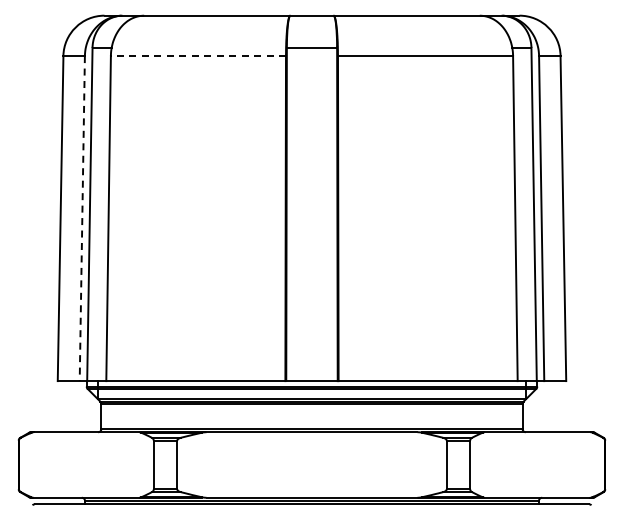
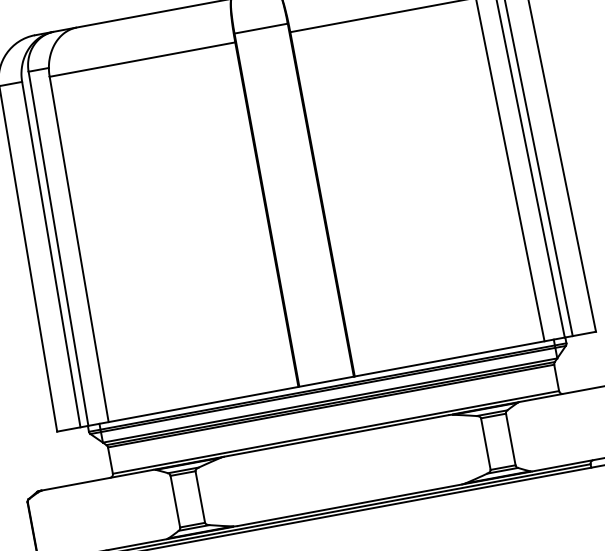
line: (198, 56) -> (142, 60), dashed -> solid
line: (82, 218) -> (51, 254), dashed -> solid

